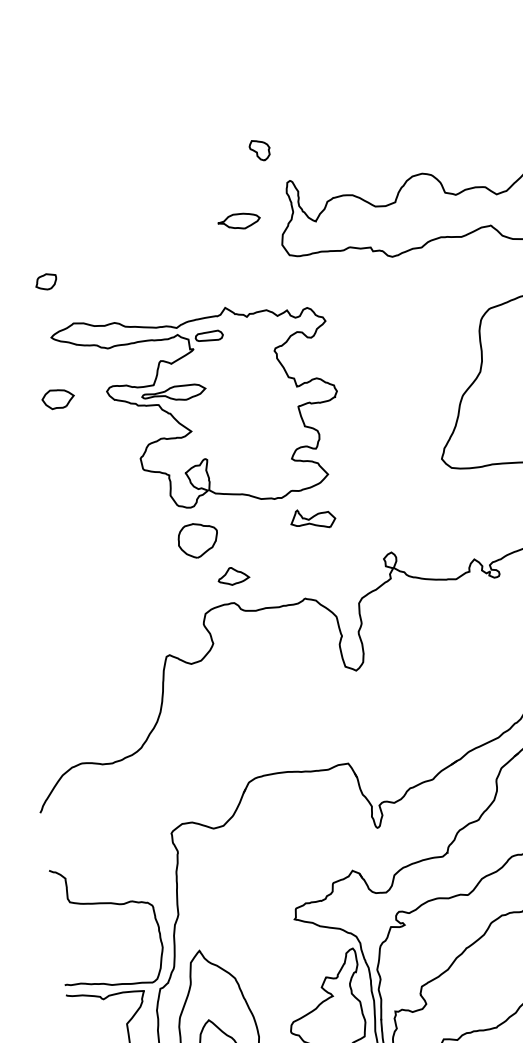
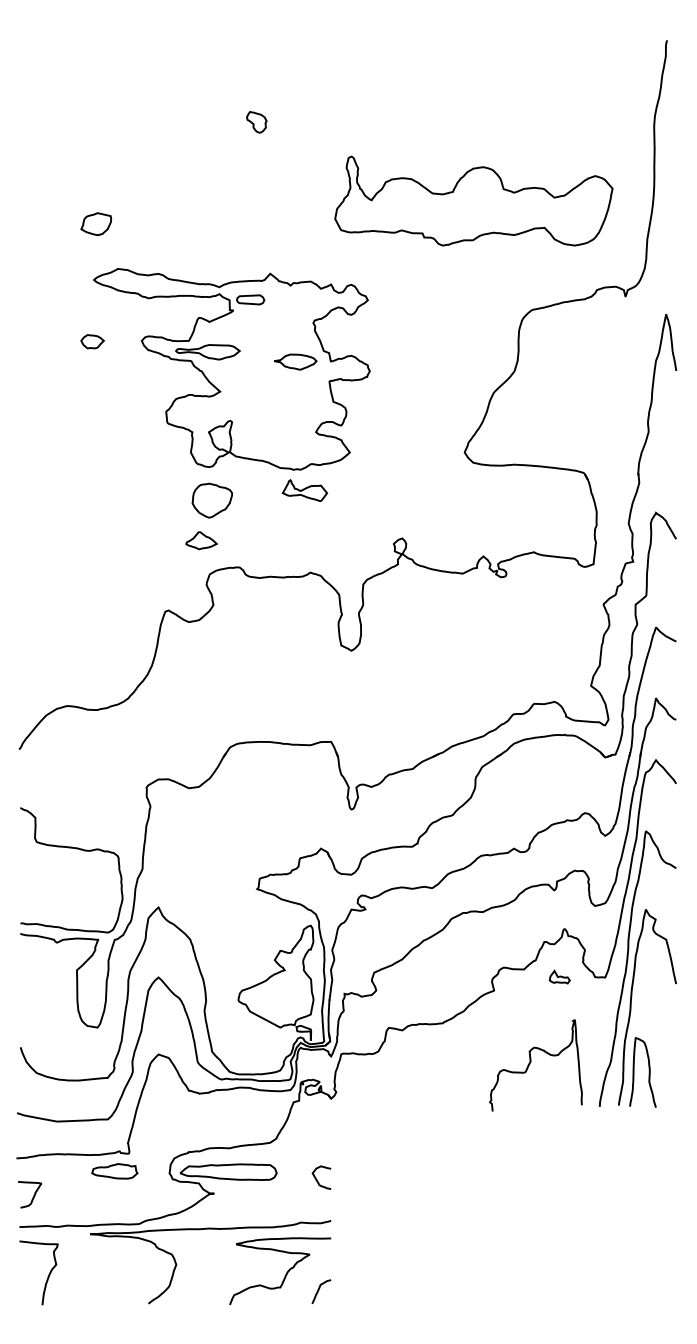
part: (259, 150) -> (256, 122), moved
part: (238, 220) -> (295, 361), moved
part: (46, 281) -> (96, 223), size x1.43
part: (58, 398) -> (92, 341), size x0.71
part: (312, 518) -> (304, 490), moved
part: (233, 575) -> (201, 540), moved

